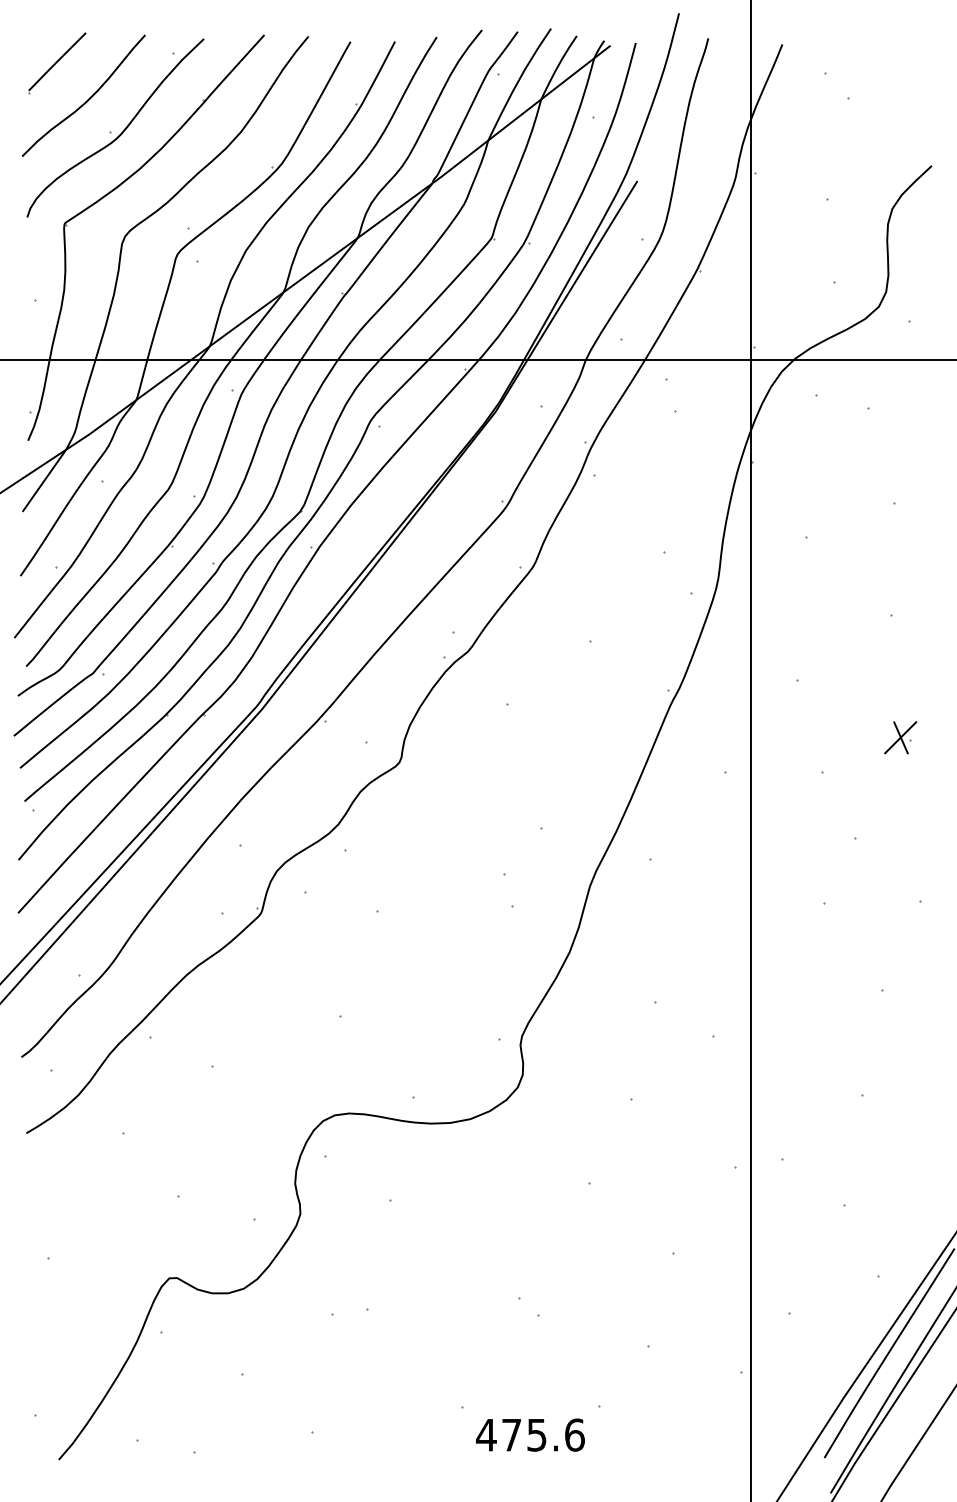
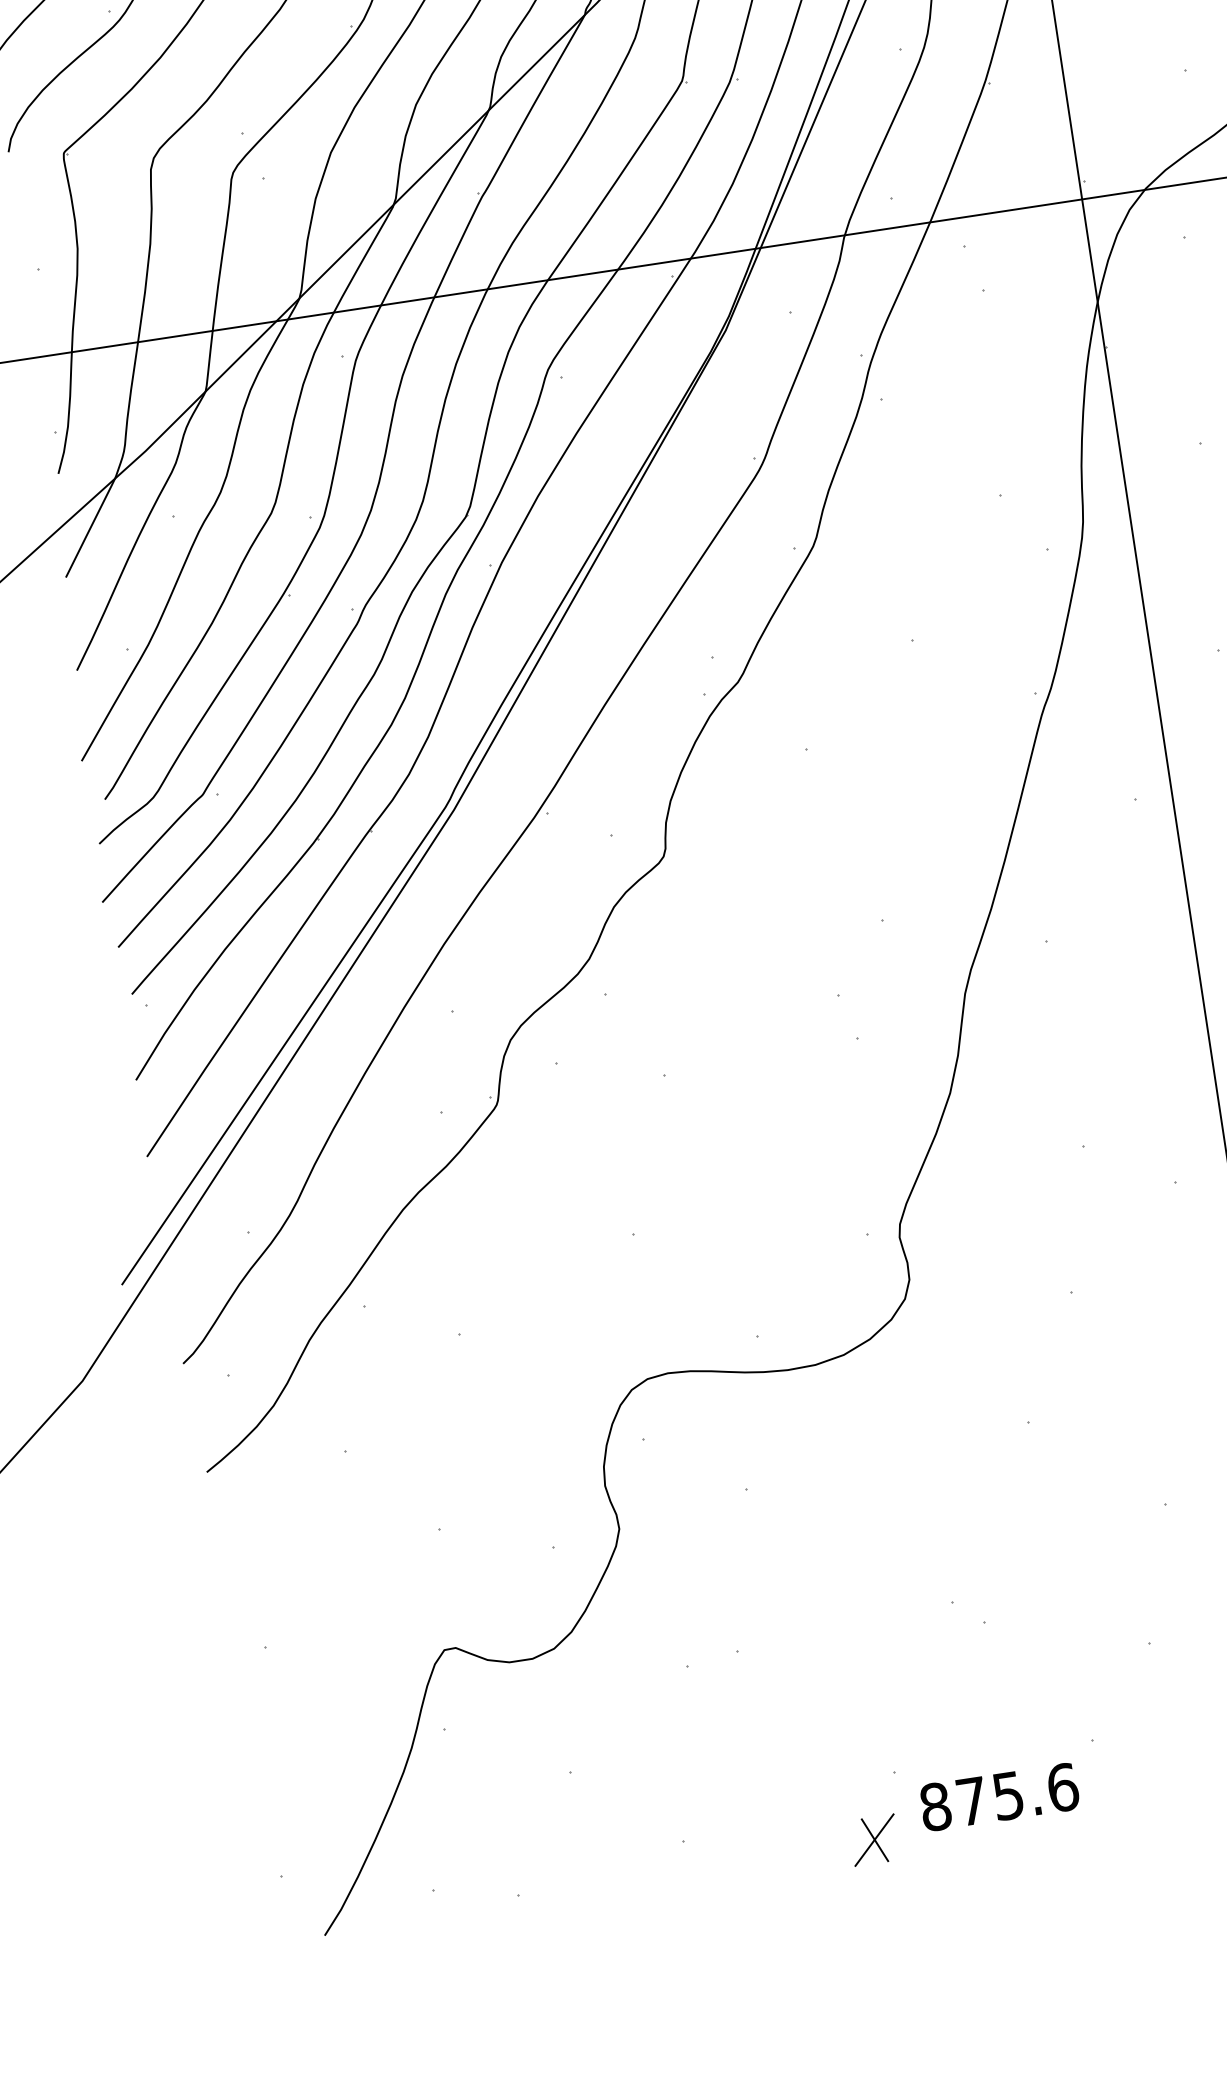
text: (486, 1434) -> (935, 1805), 475.6 -> 875.6
part: (441, 1450) -> (874, 1838), added

